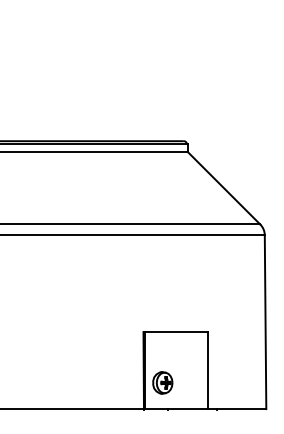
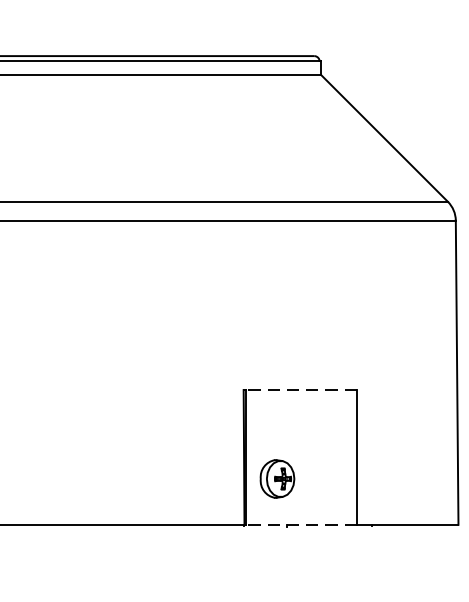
line: (176, 332) -> (301, 390), solid -> dashed
line: (176, 409) -> (301, 525), solid -> dashed

